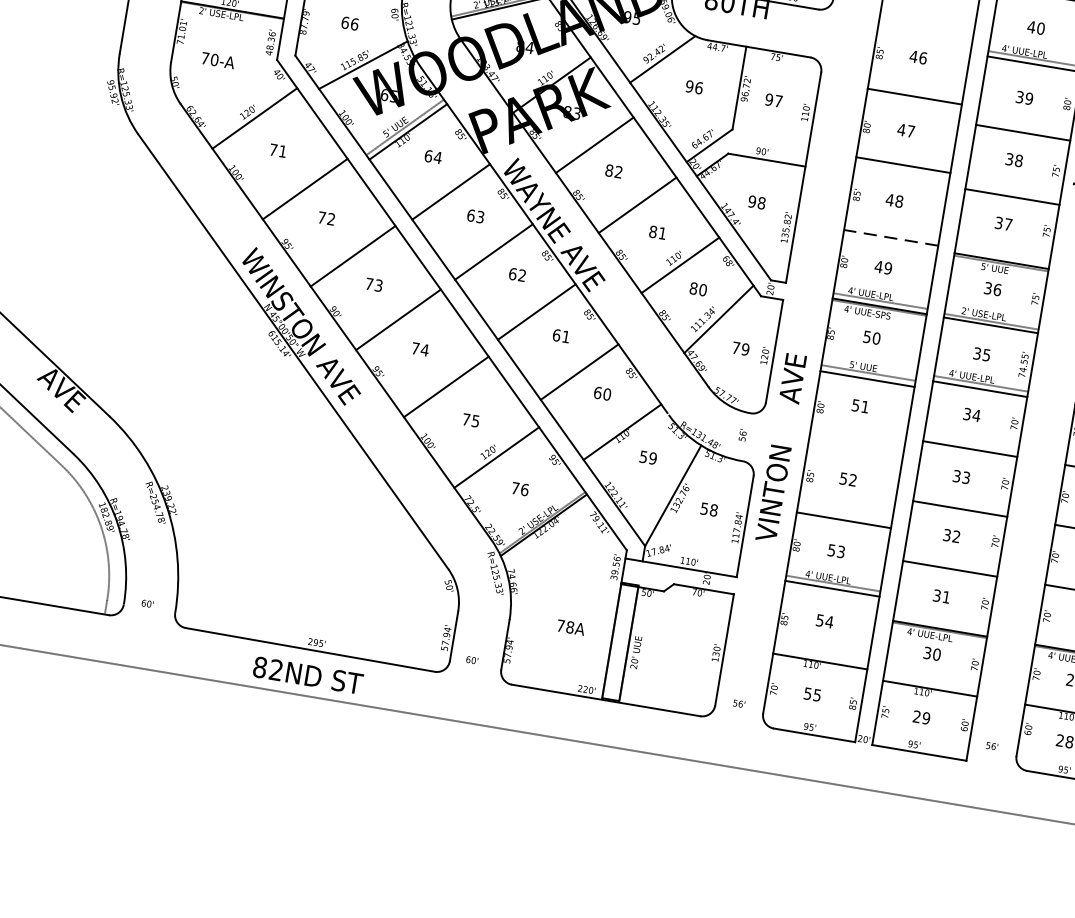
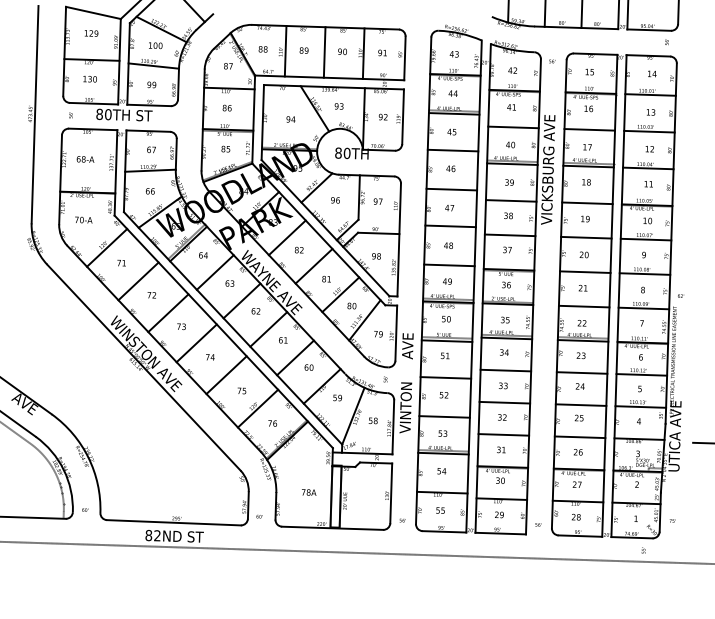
line: (926, 23) -> (452, 150), added
line: (889, 237) -> (448, 265), dashed -> solid
line: (855, 446) -> (445, 377), added

